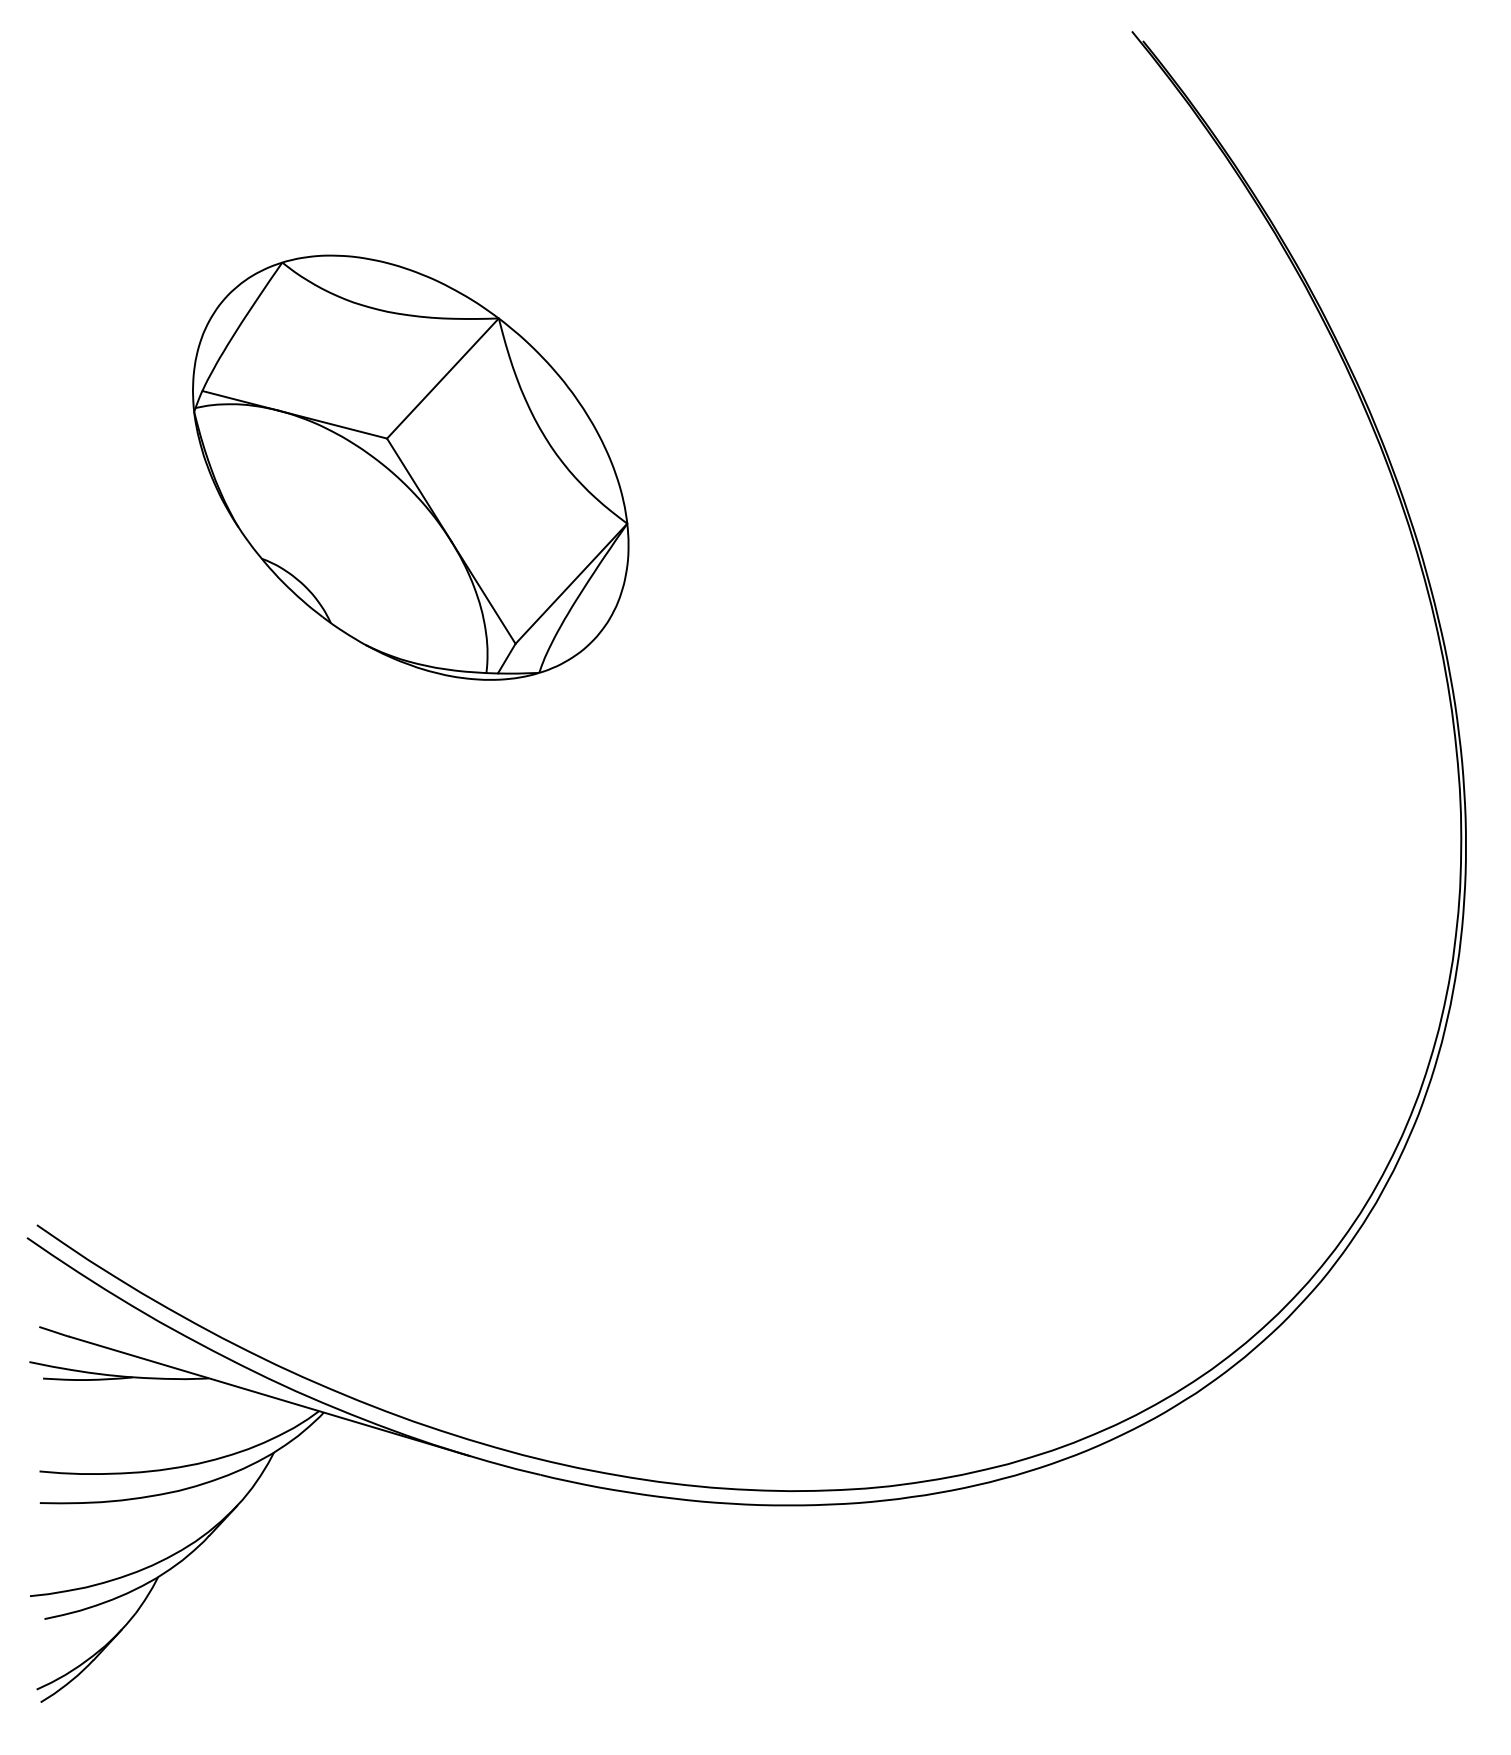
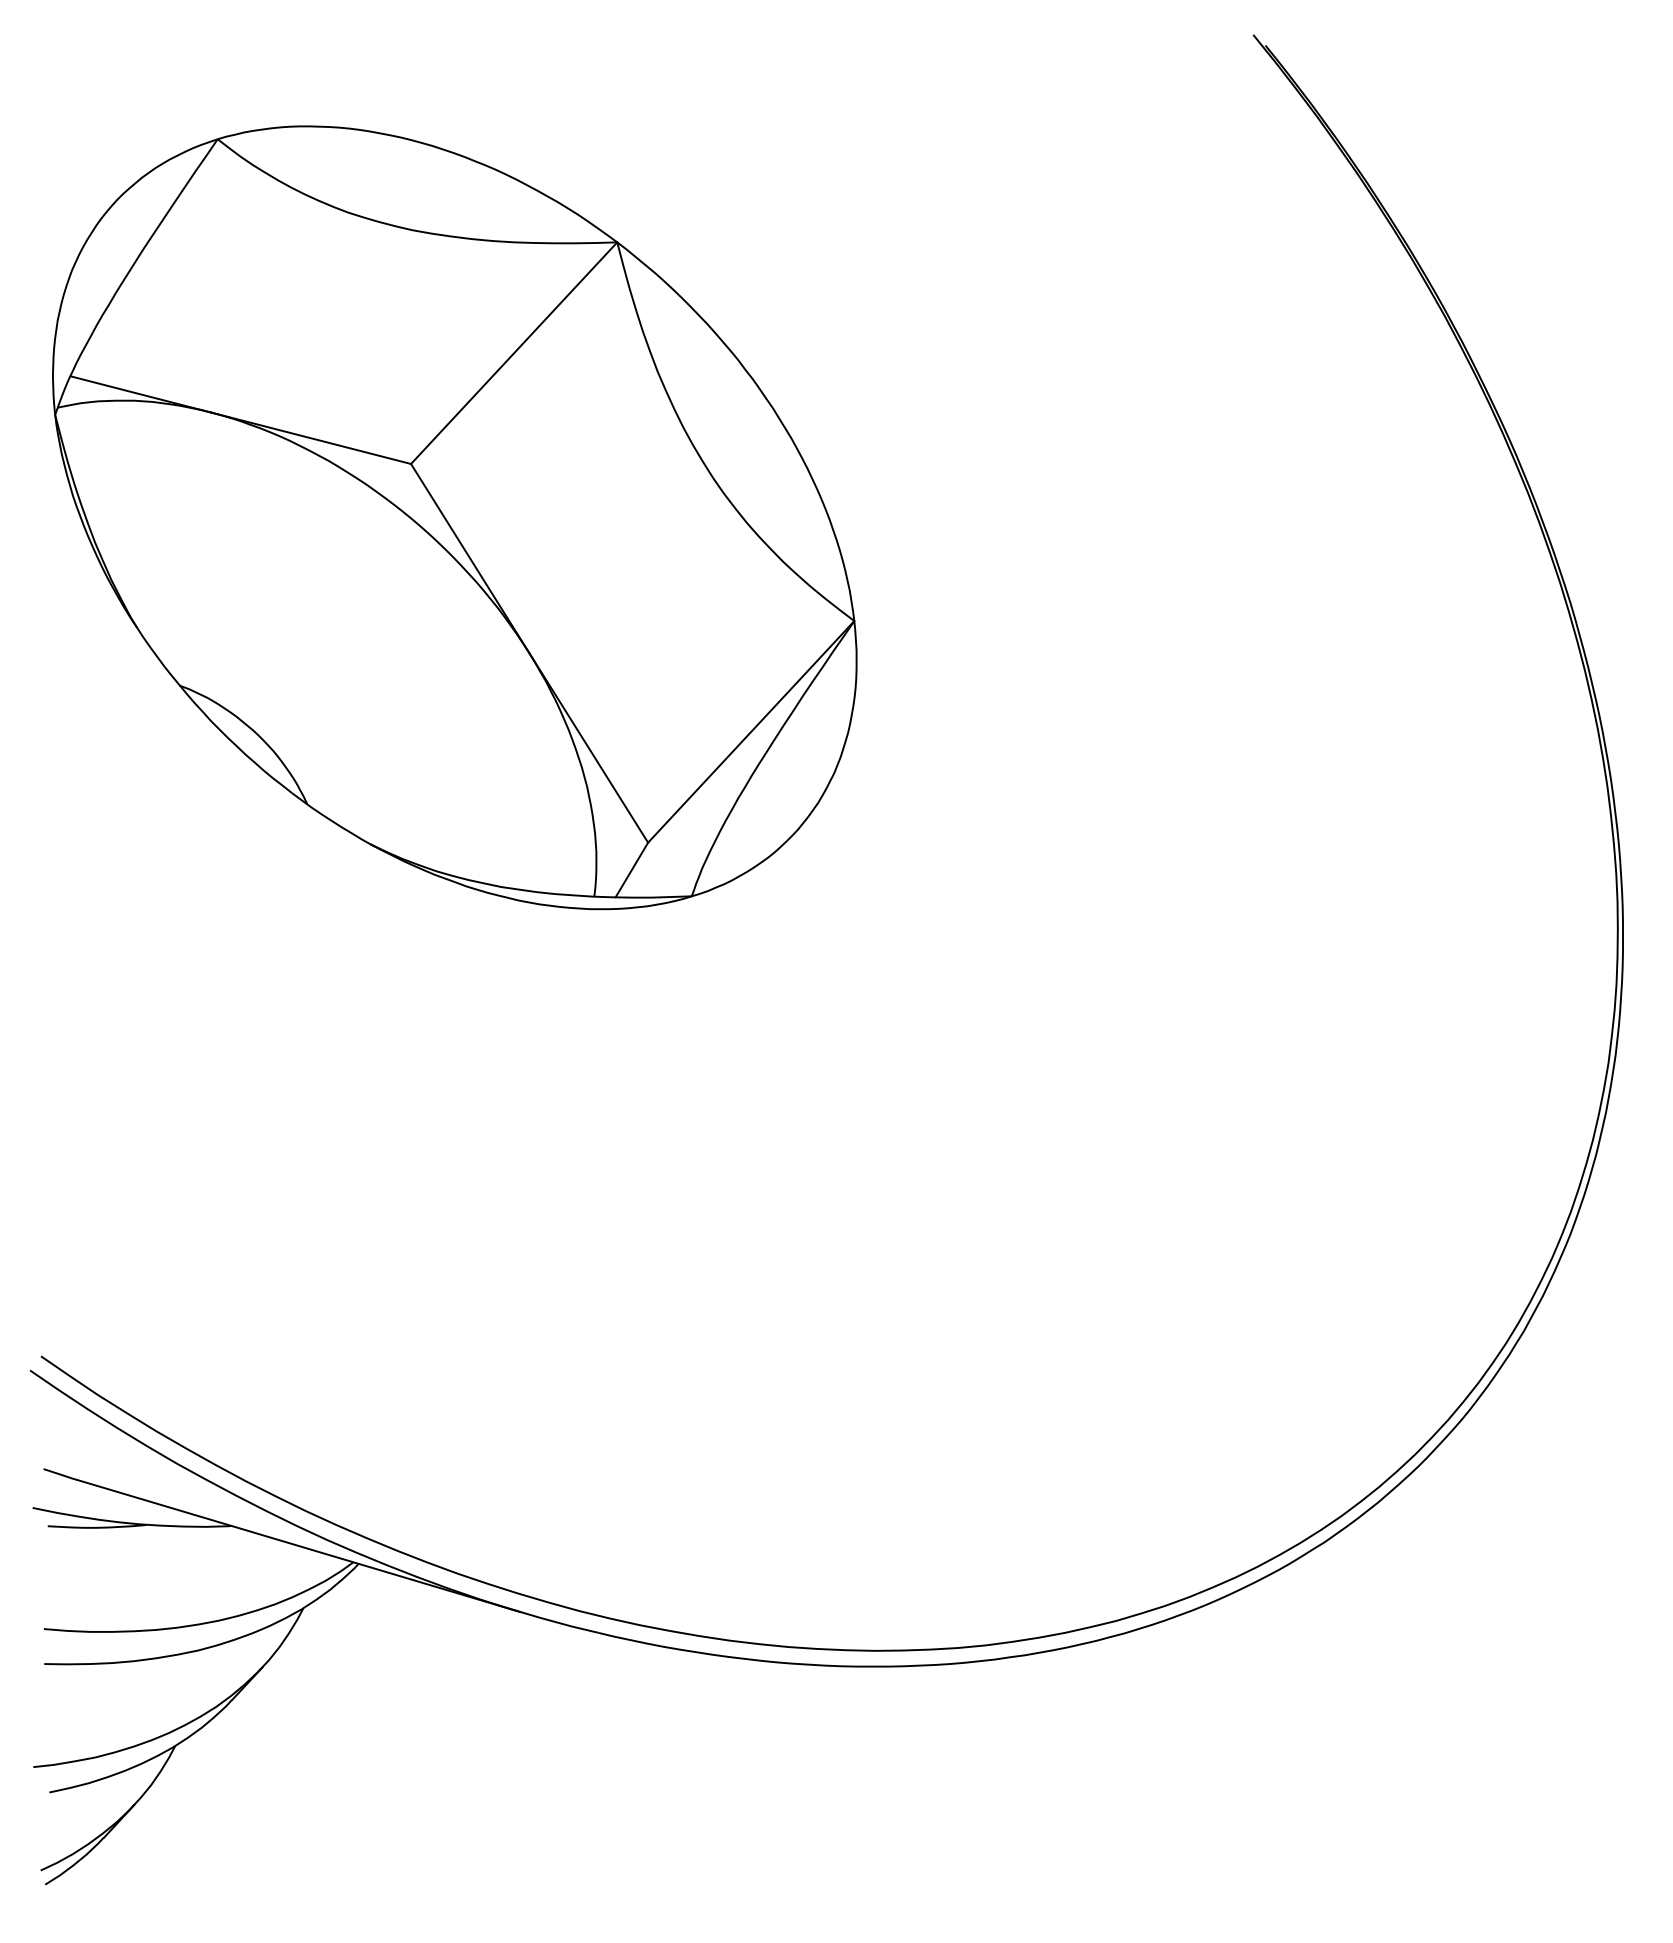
part: (410, 467) -> (454, 517), size x1.67

